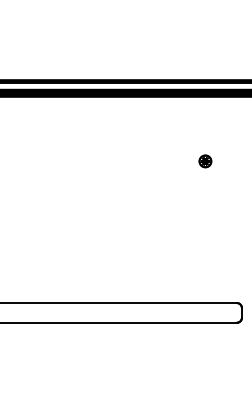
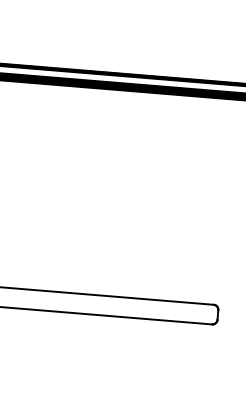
part: (205, 161) -> (194, 161), removed

